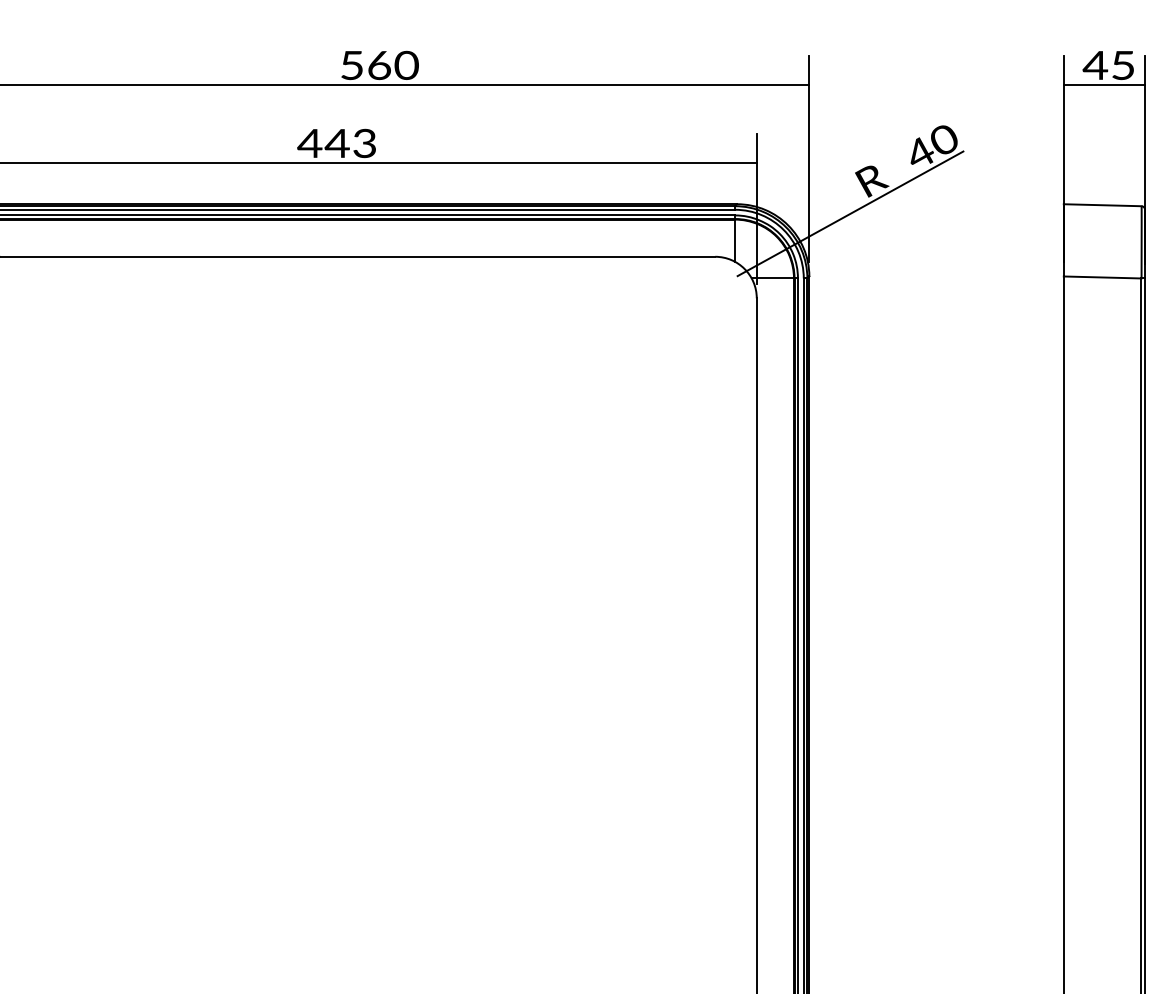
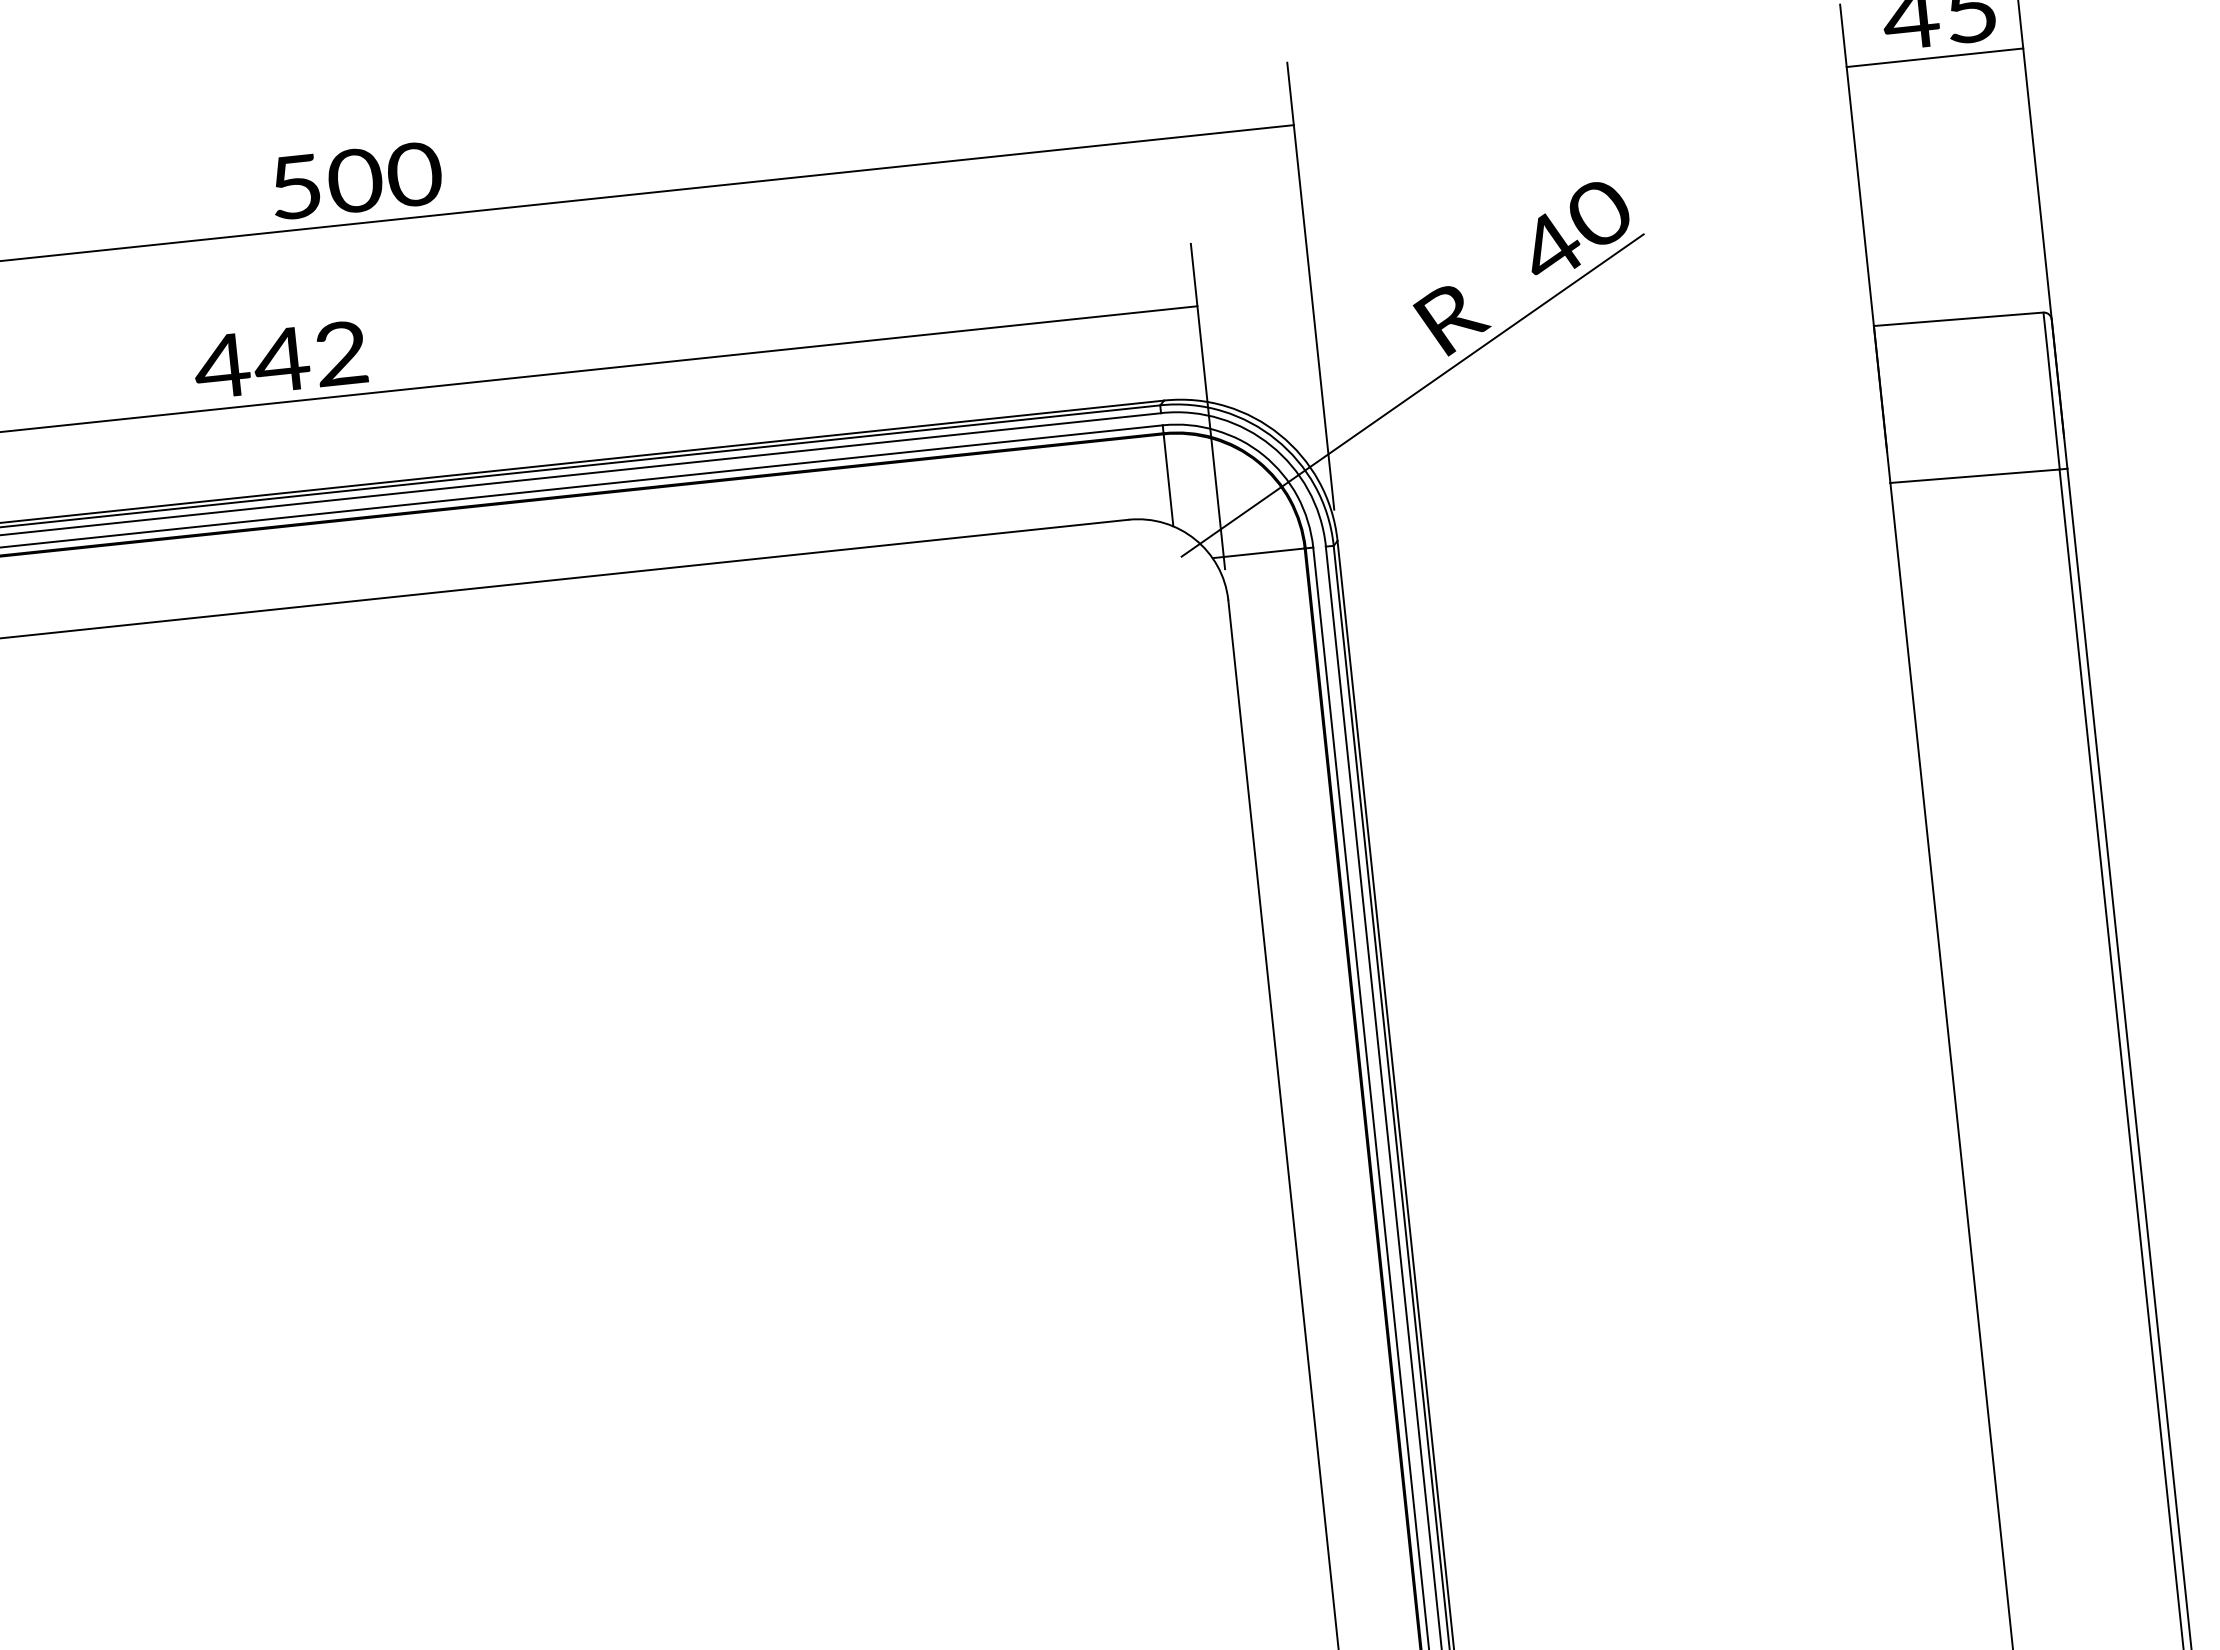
text: (379, 64) -> (355, 178), 560 -> 500
text: (364, 144) -> (340, 355), 443 -> 442

